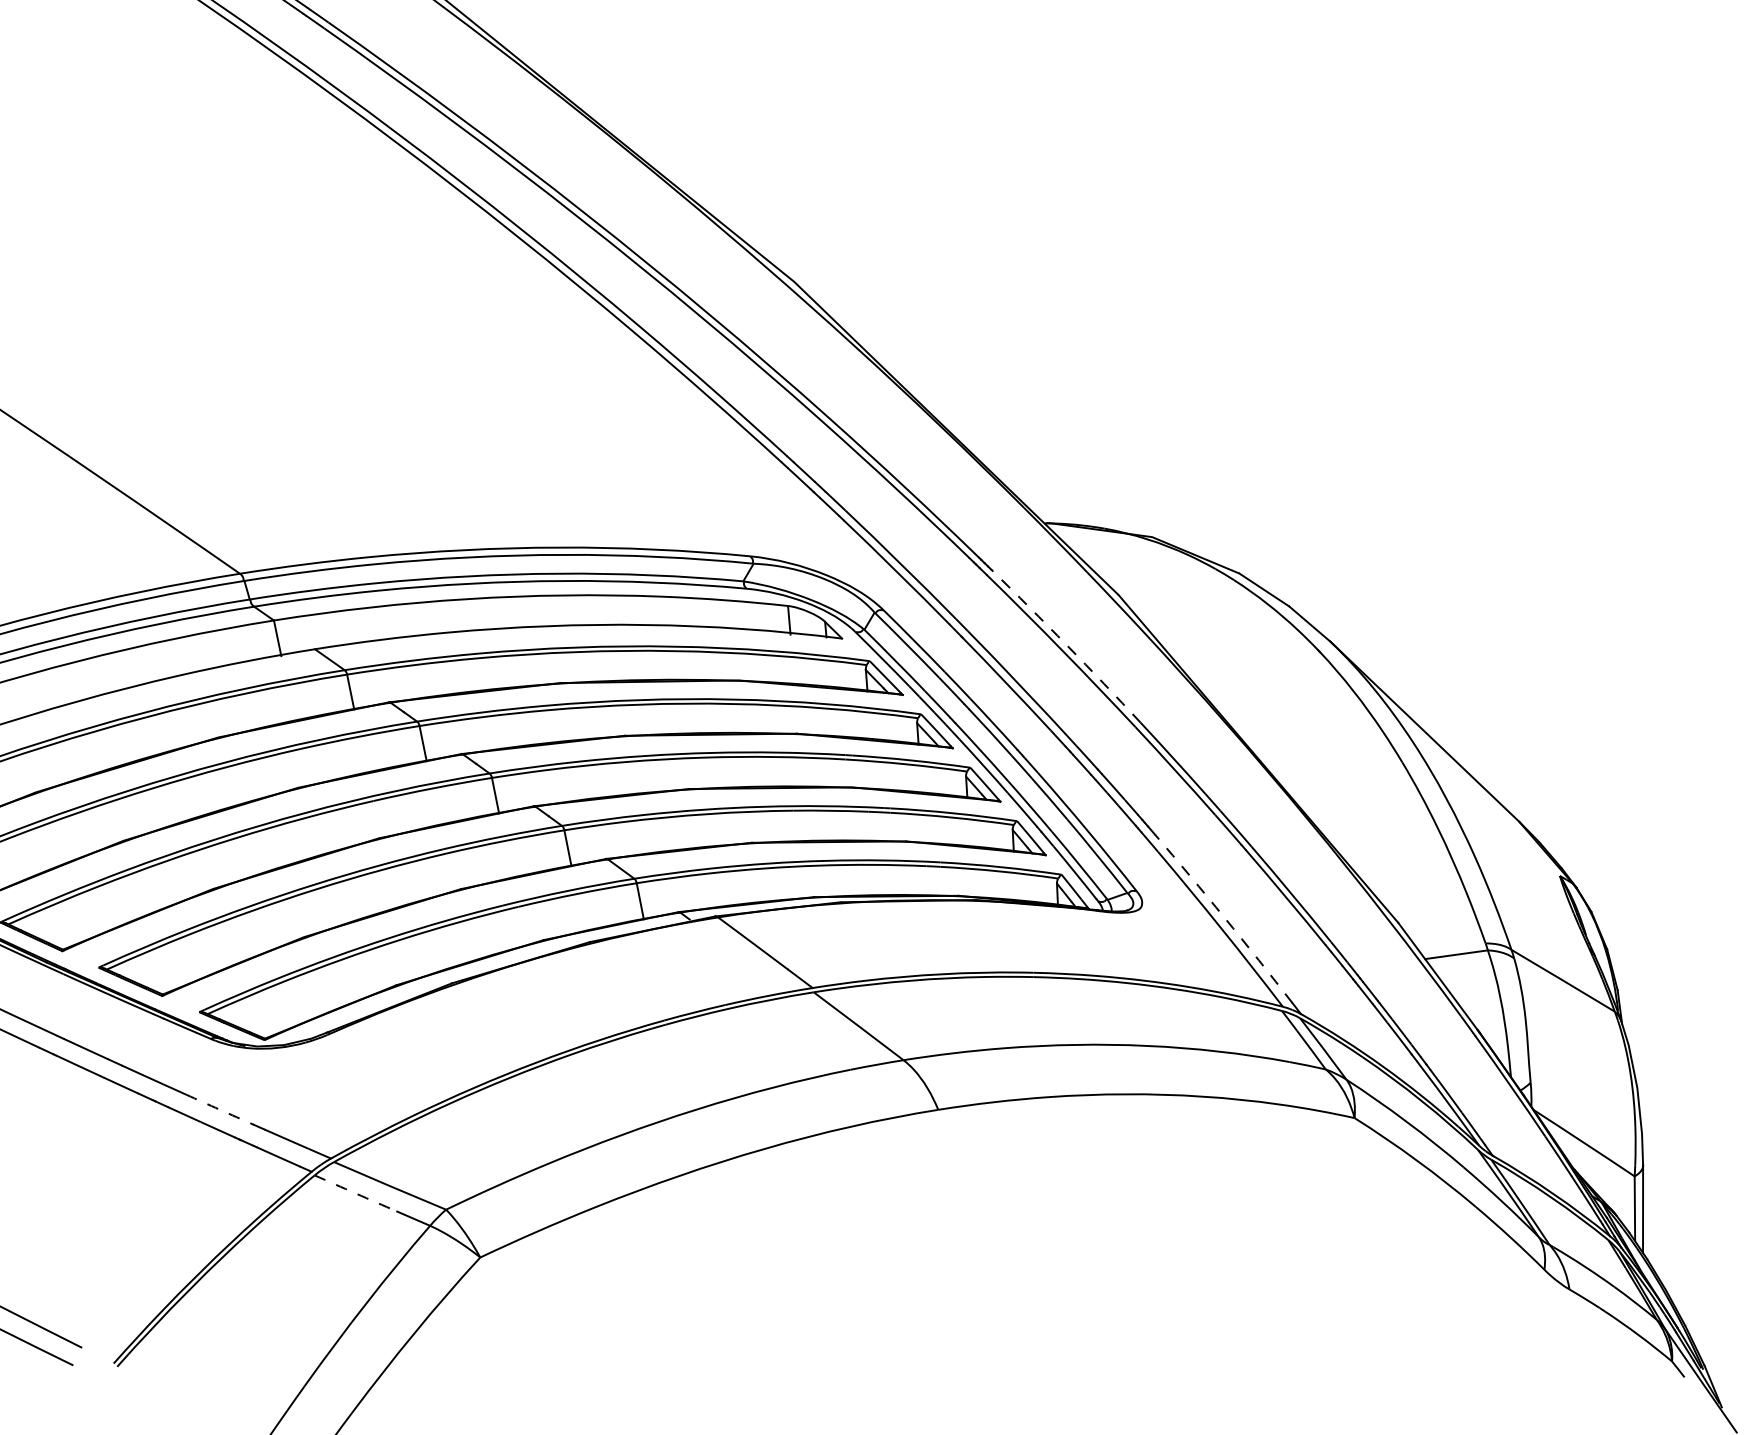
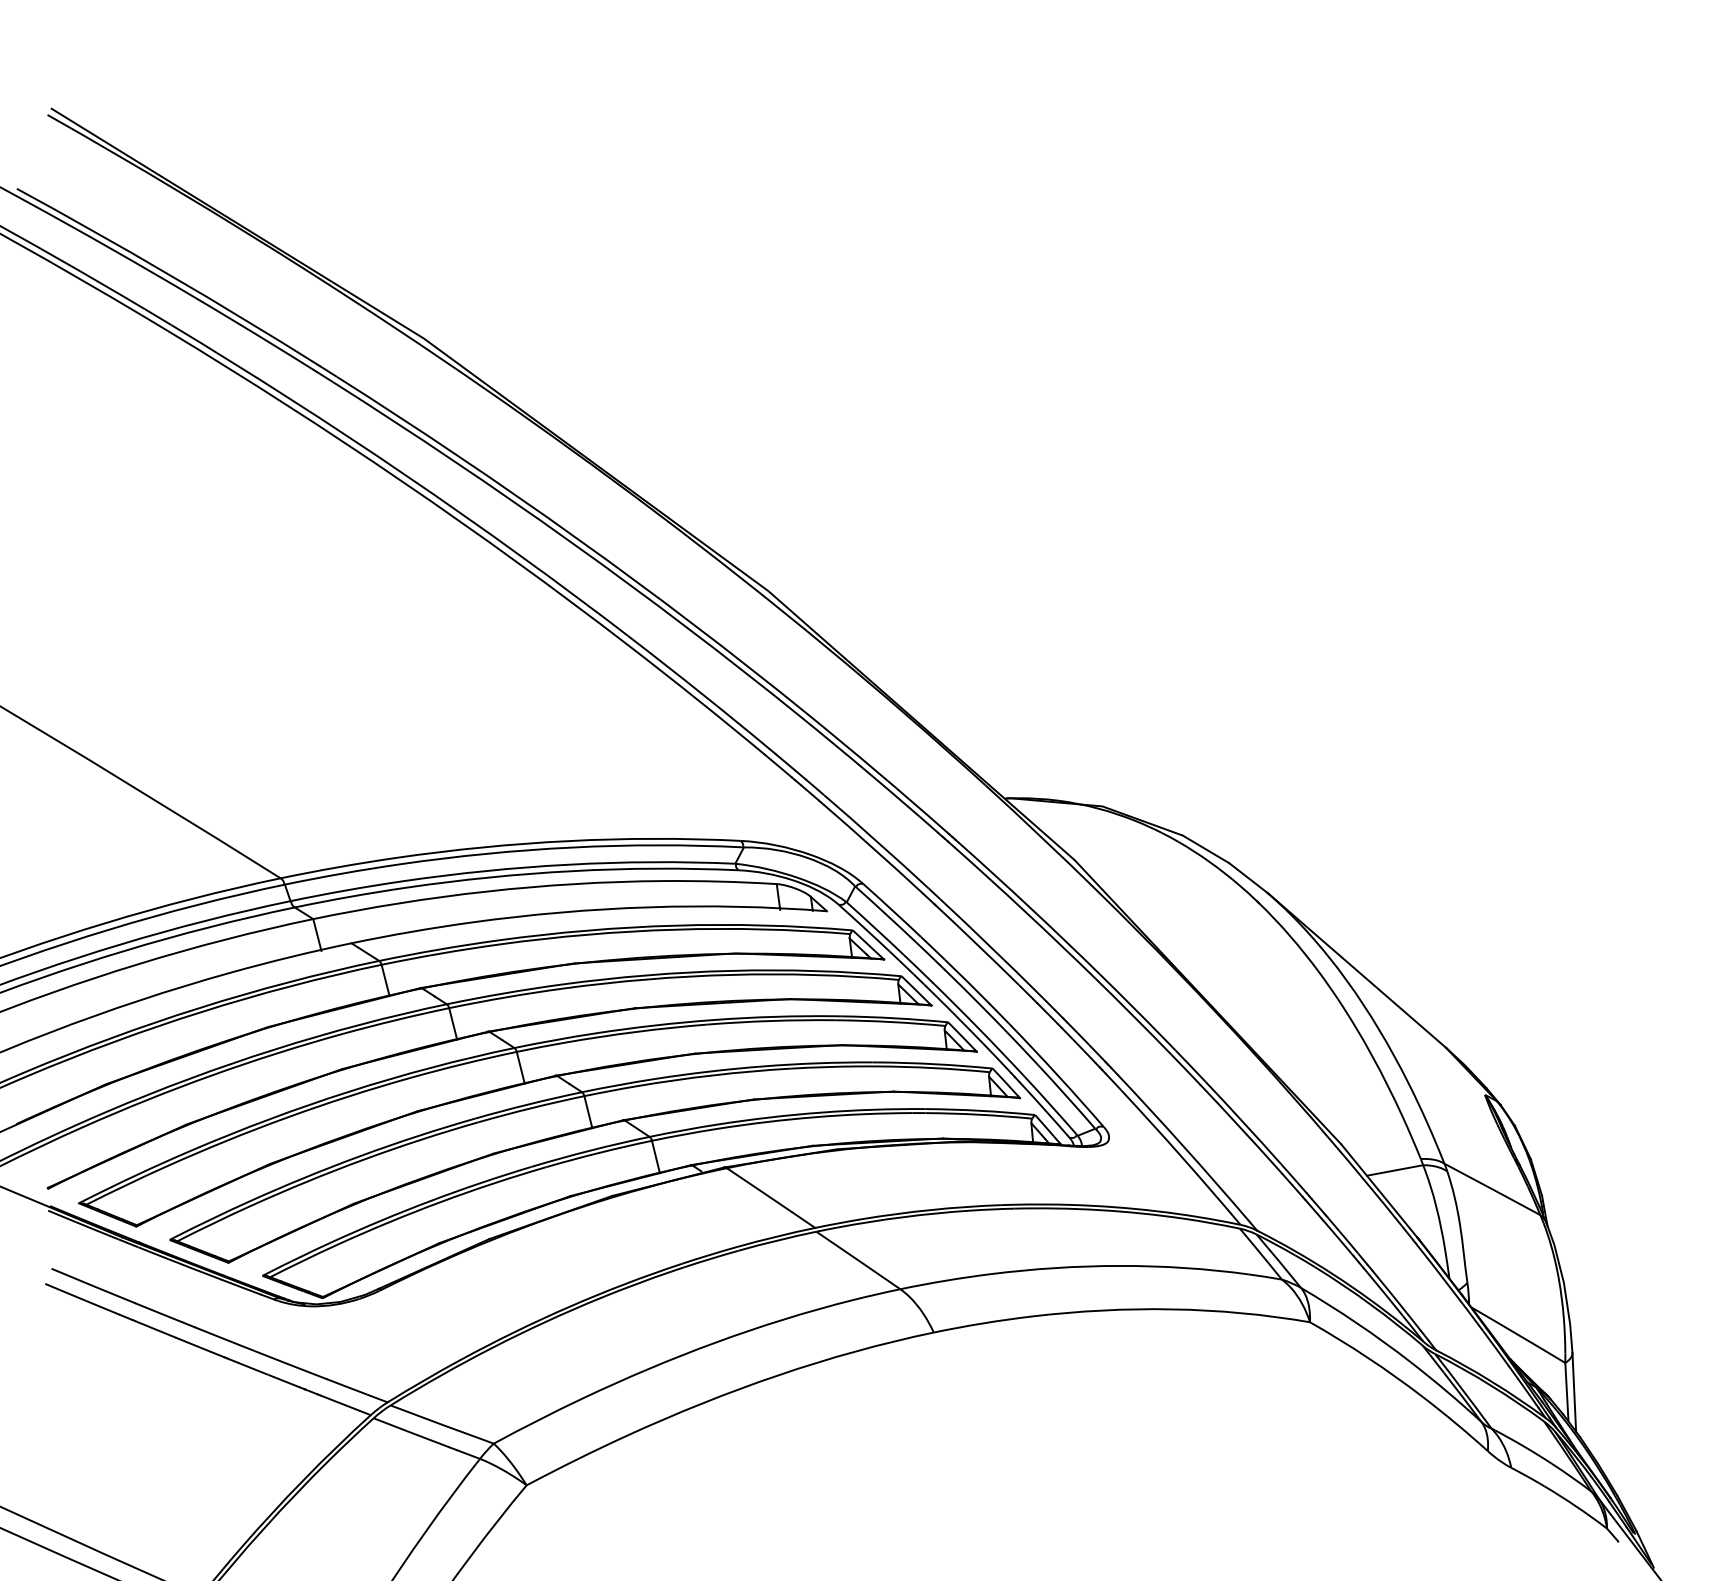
arc: (1067, 645) -> (1030, 907), dashed -> solid
arc: (1224, 918) -> (1184, 1147), dashed -> solid
arc: (220, 1110) -> (285, 1363), dashed -> solid
arc: (355, 1193) -> (411, 1432), dashed -> solid

